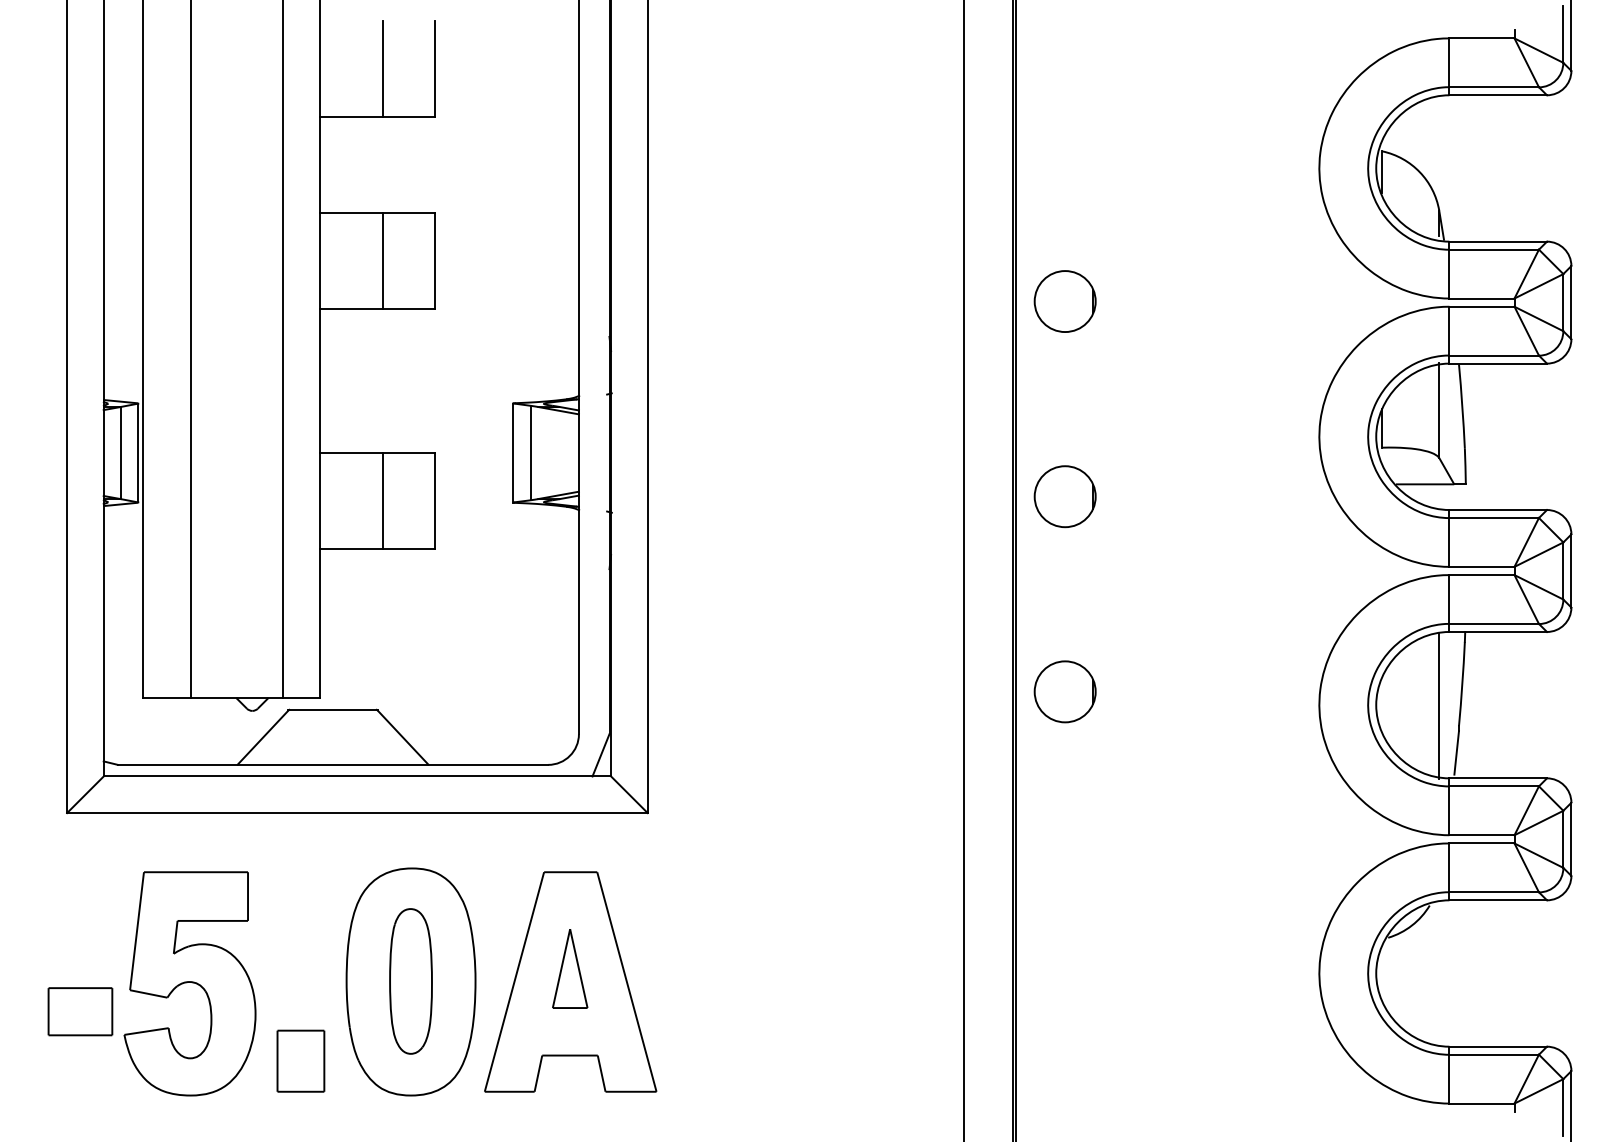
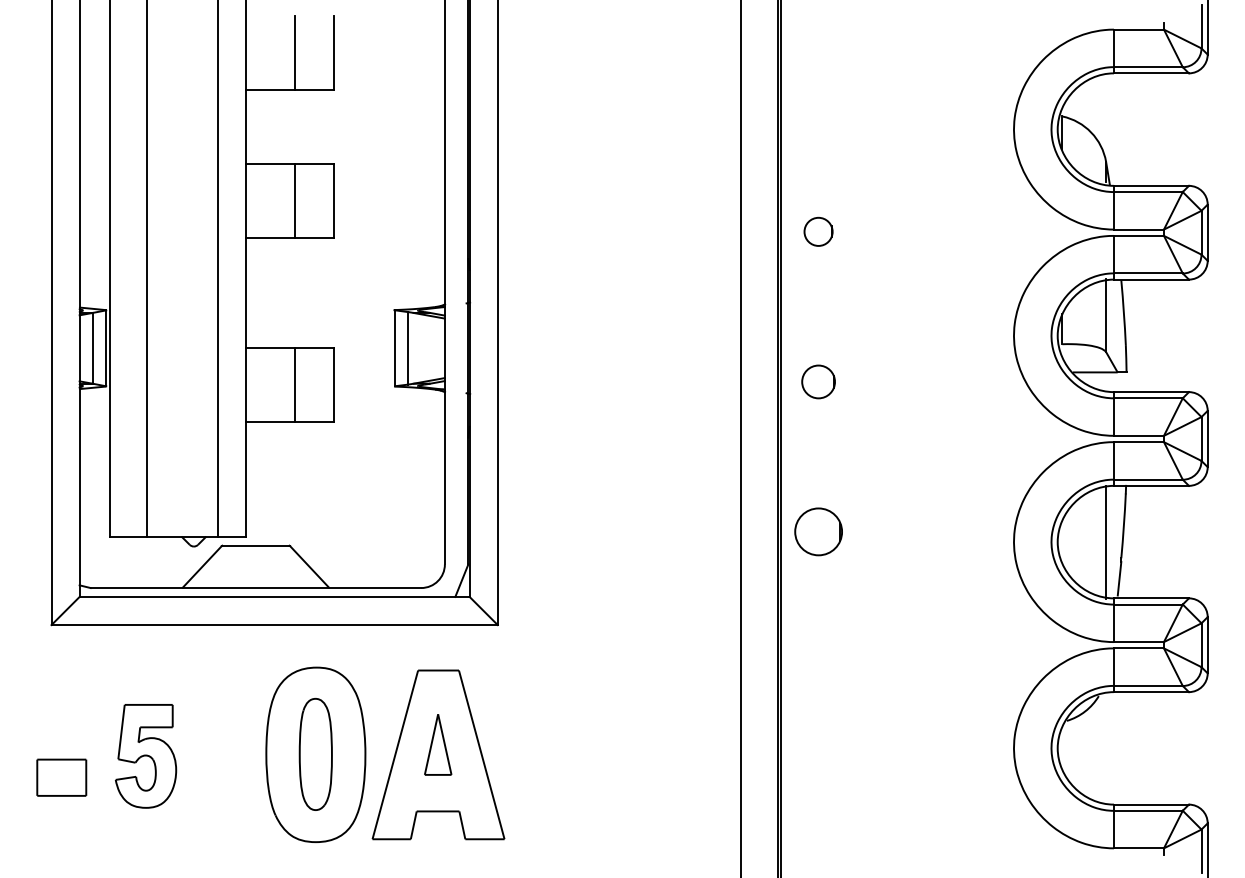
part: (1064, 301) -> (818, 231), size x0.6
part: (1064, 496) -> (818, 381), size x0.7
part: (189, 983) -> (145, 756), size x0.6
part: (300, 1060) -> (230, 815), removed

